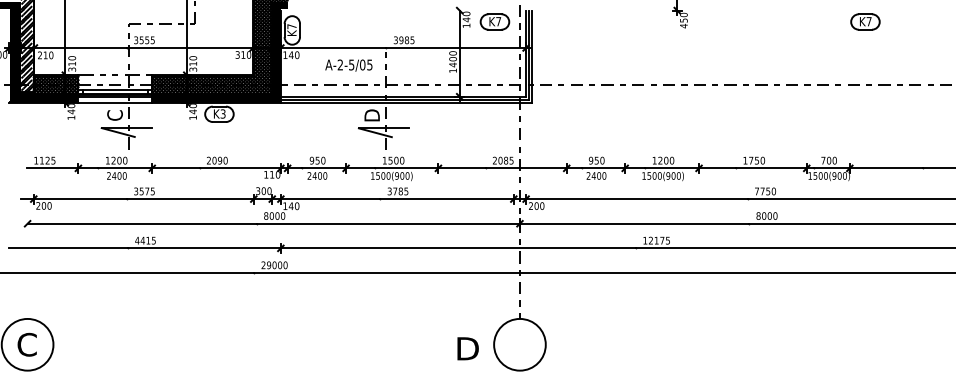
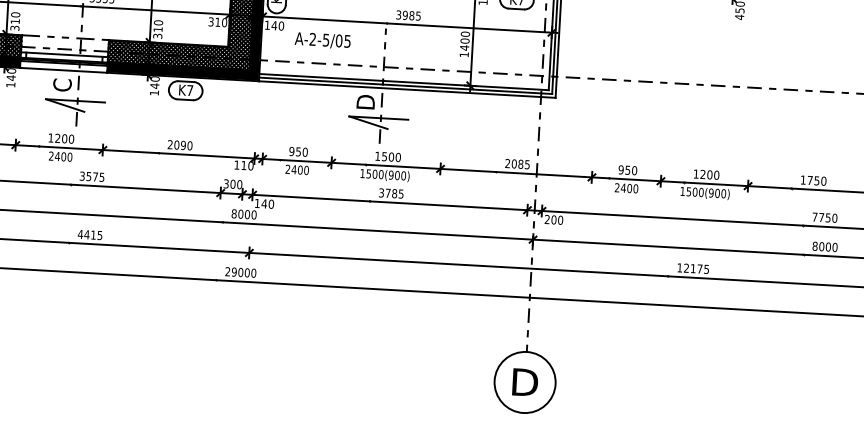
text: (348, 65) -> (322, 40), moved
text: (222, 113) -> (189, 89), K3 -> K7
text: (467, 348) -> (524, 382), moved

